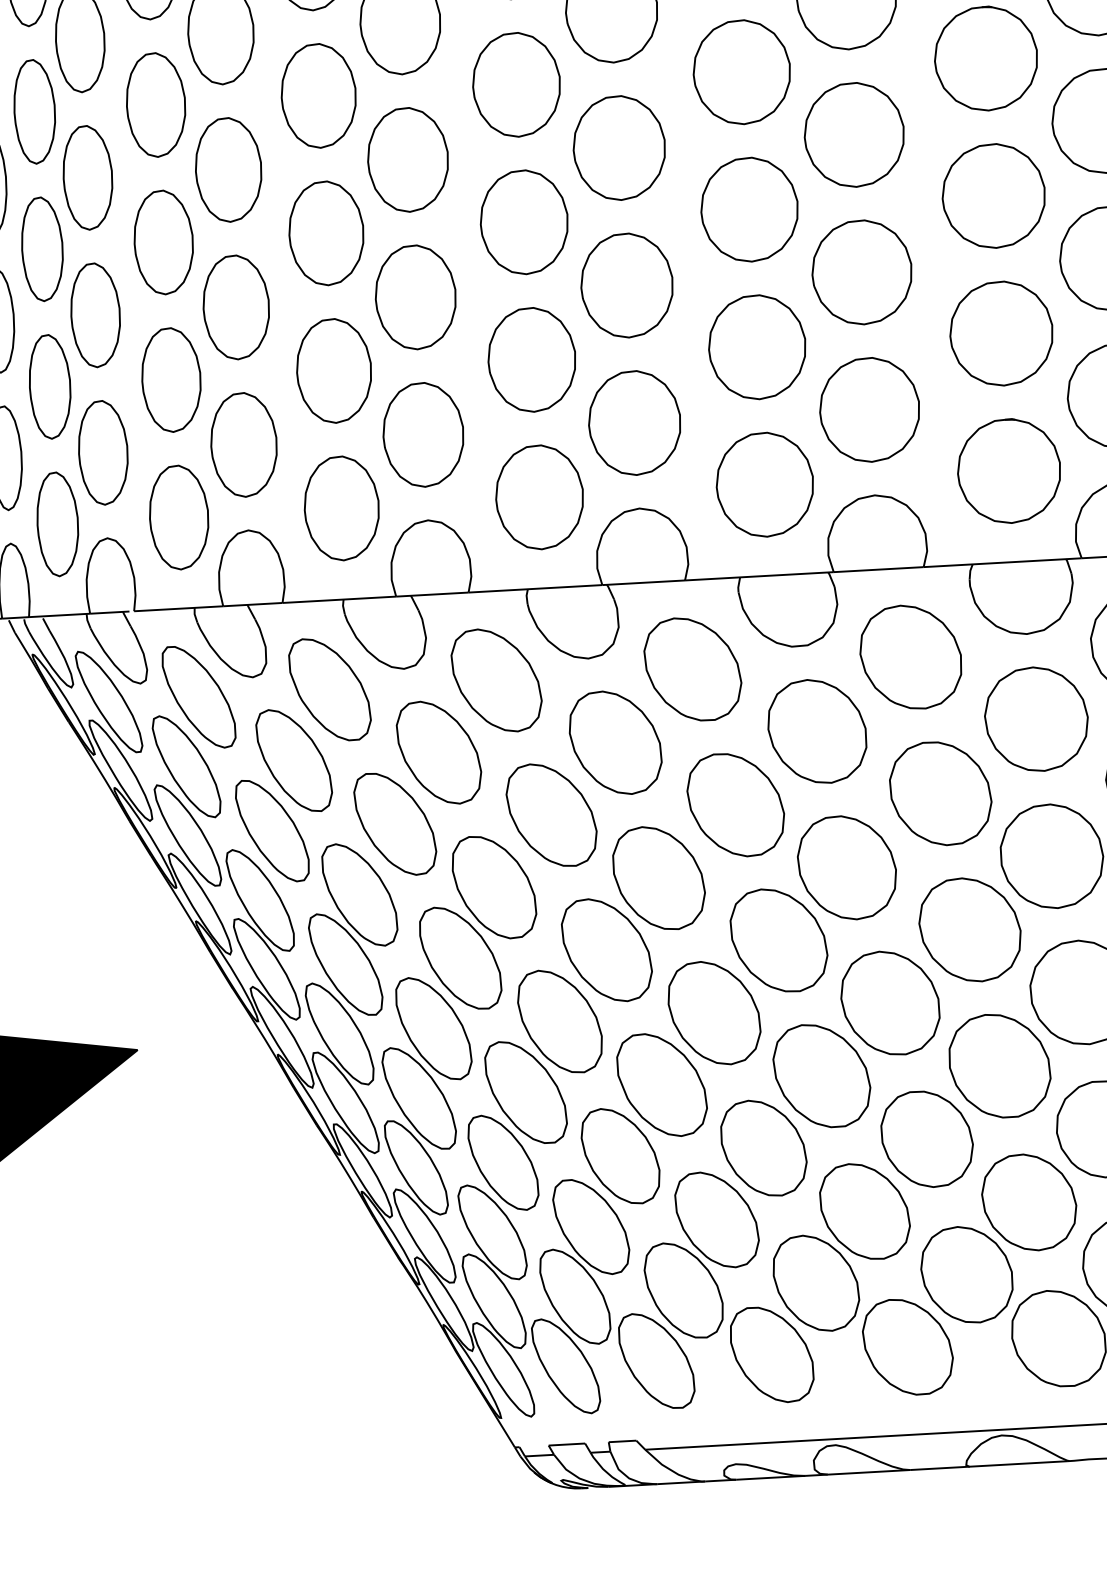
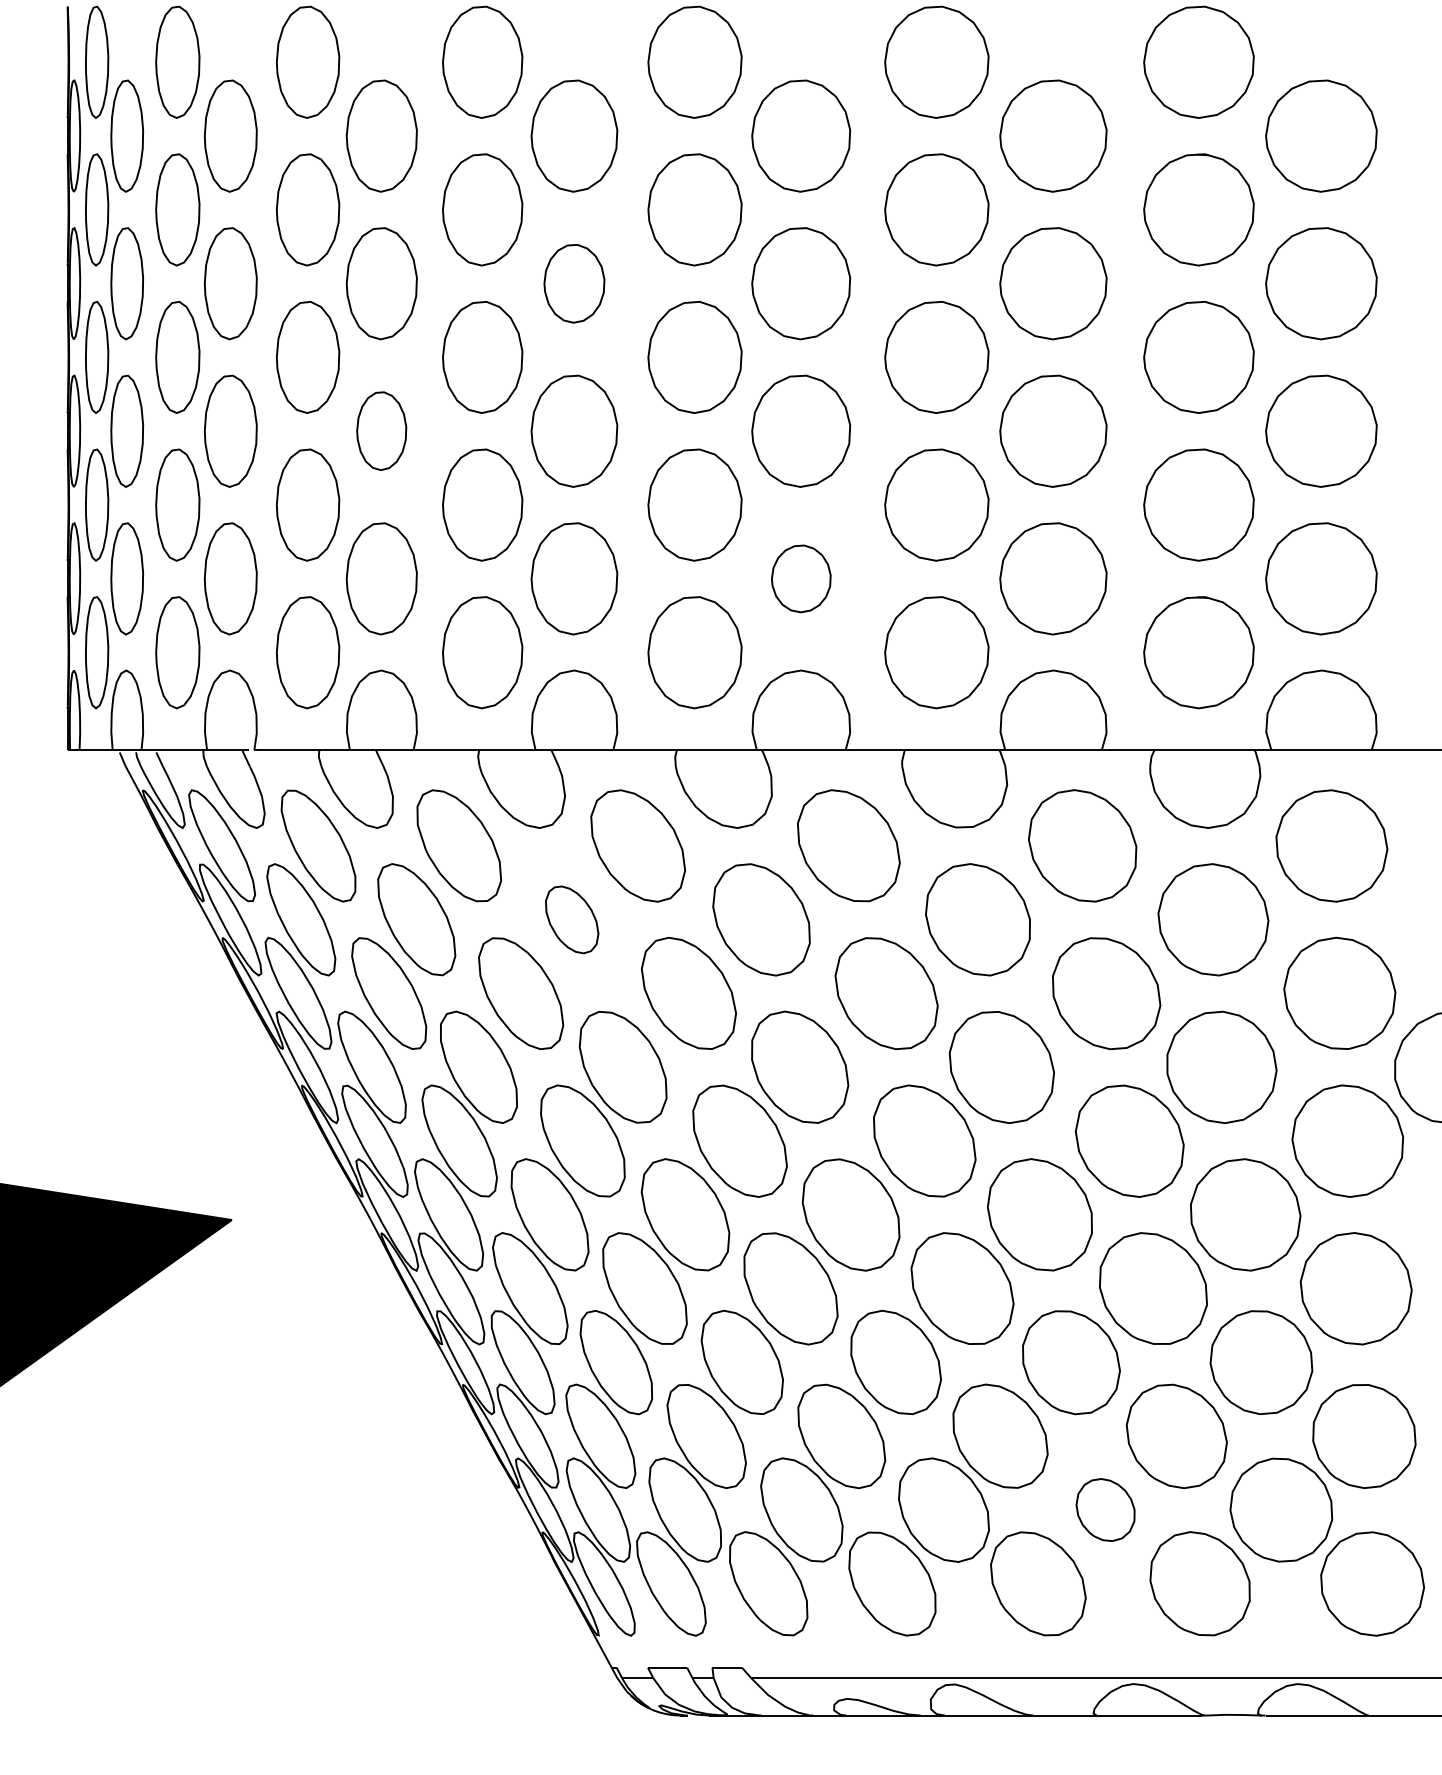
part: (408, 159) -> (574, 283), size x0.7
part: (235, 306) -> (381, 430), size x0.7
part: (634, 422) -> (801, 578), size x0.6
part: (438, 752) -> (571, 919), size x0.6
part: (966, 1274) -> (1105, 1509), size x0.6

